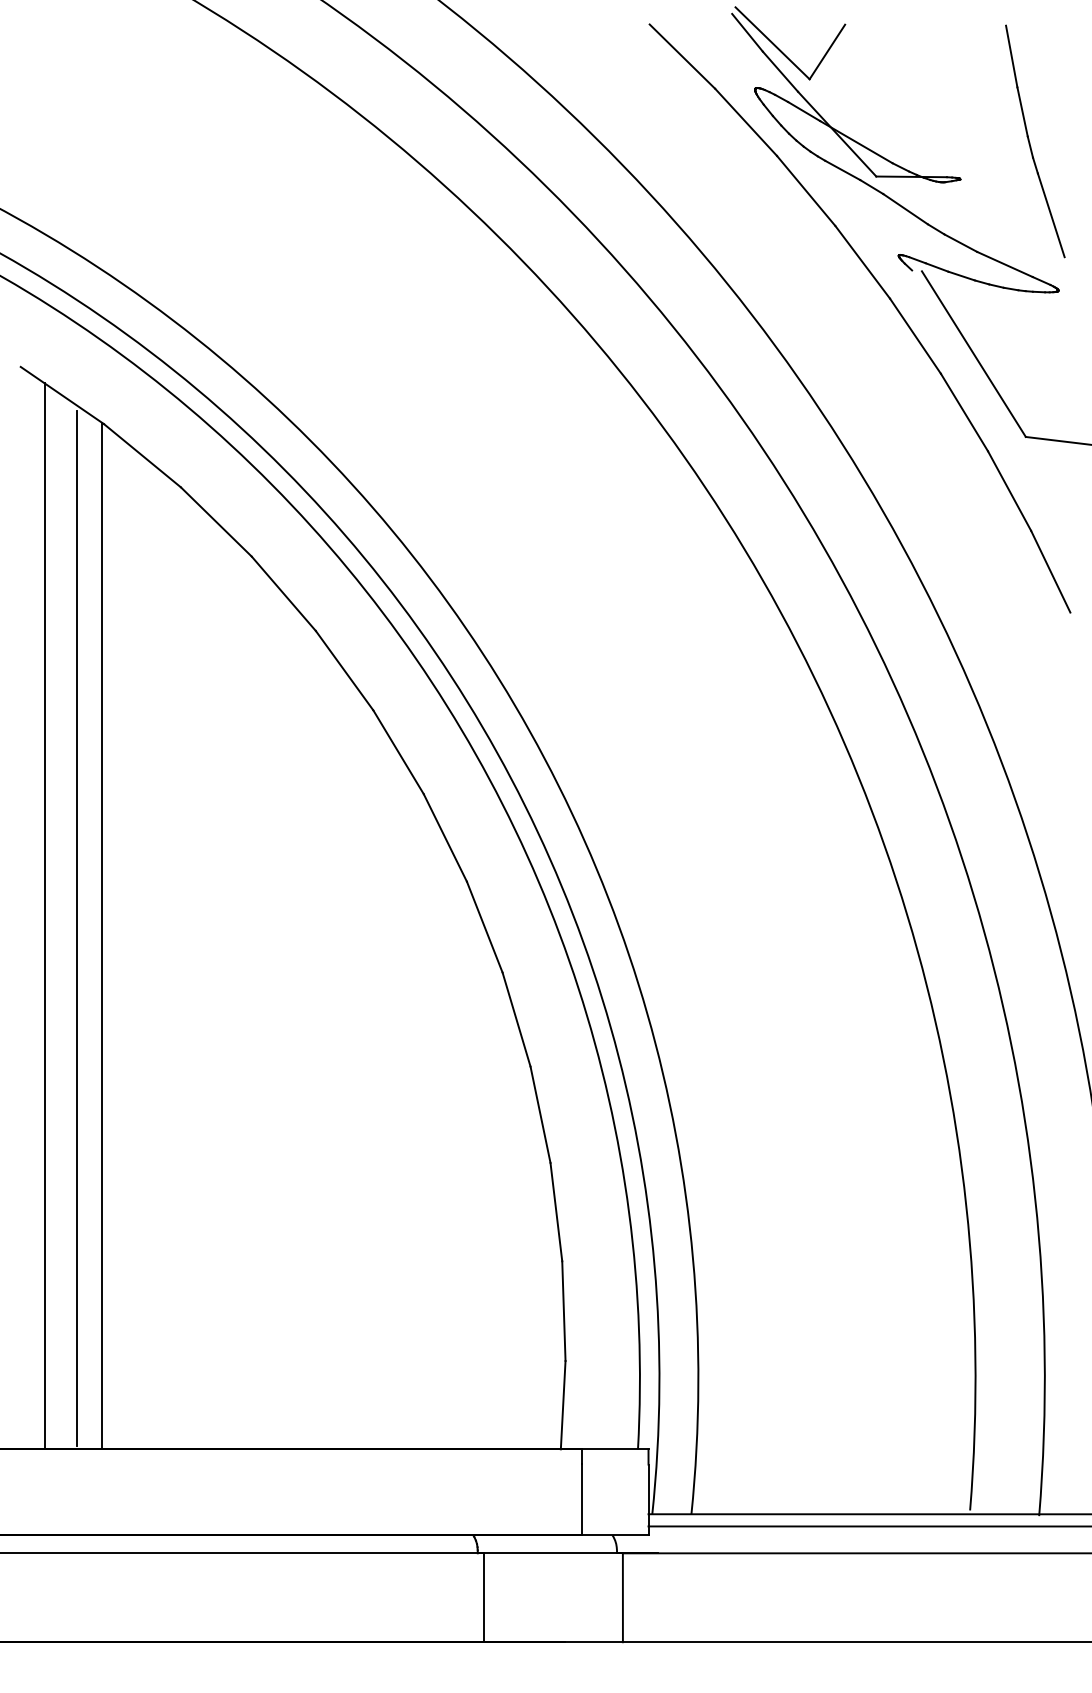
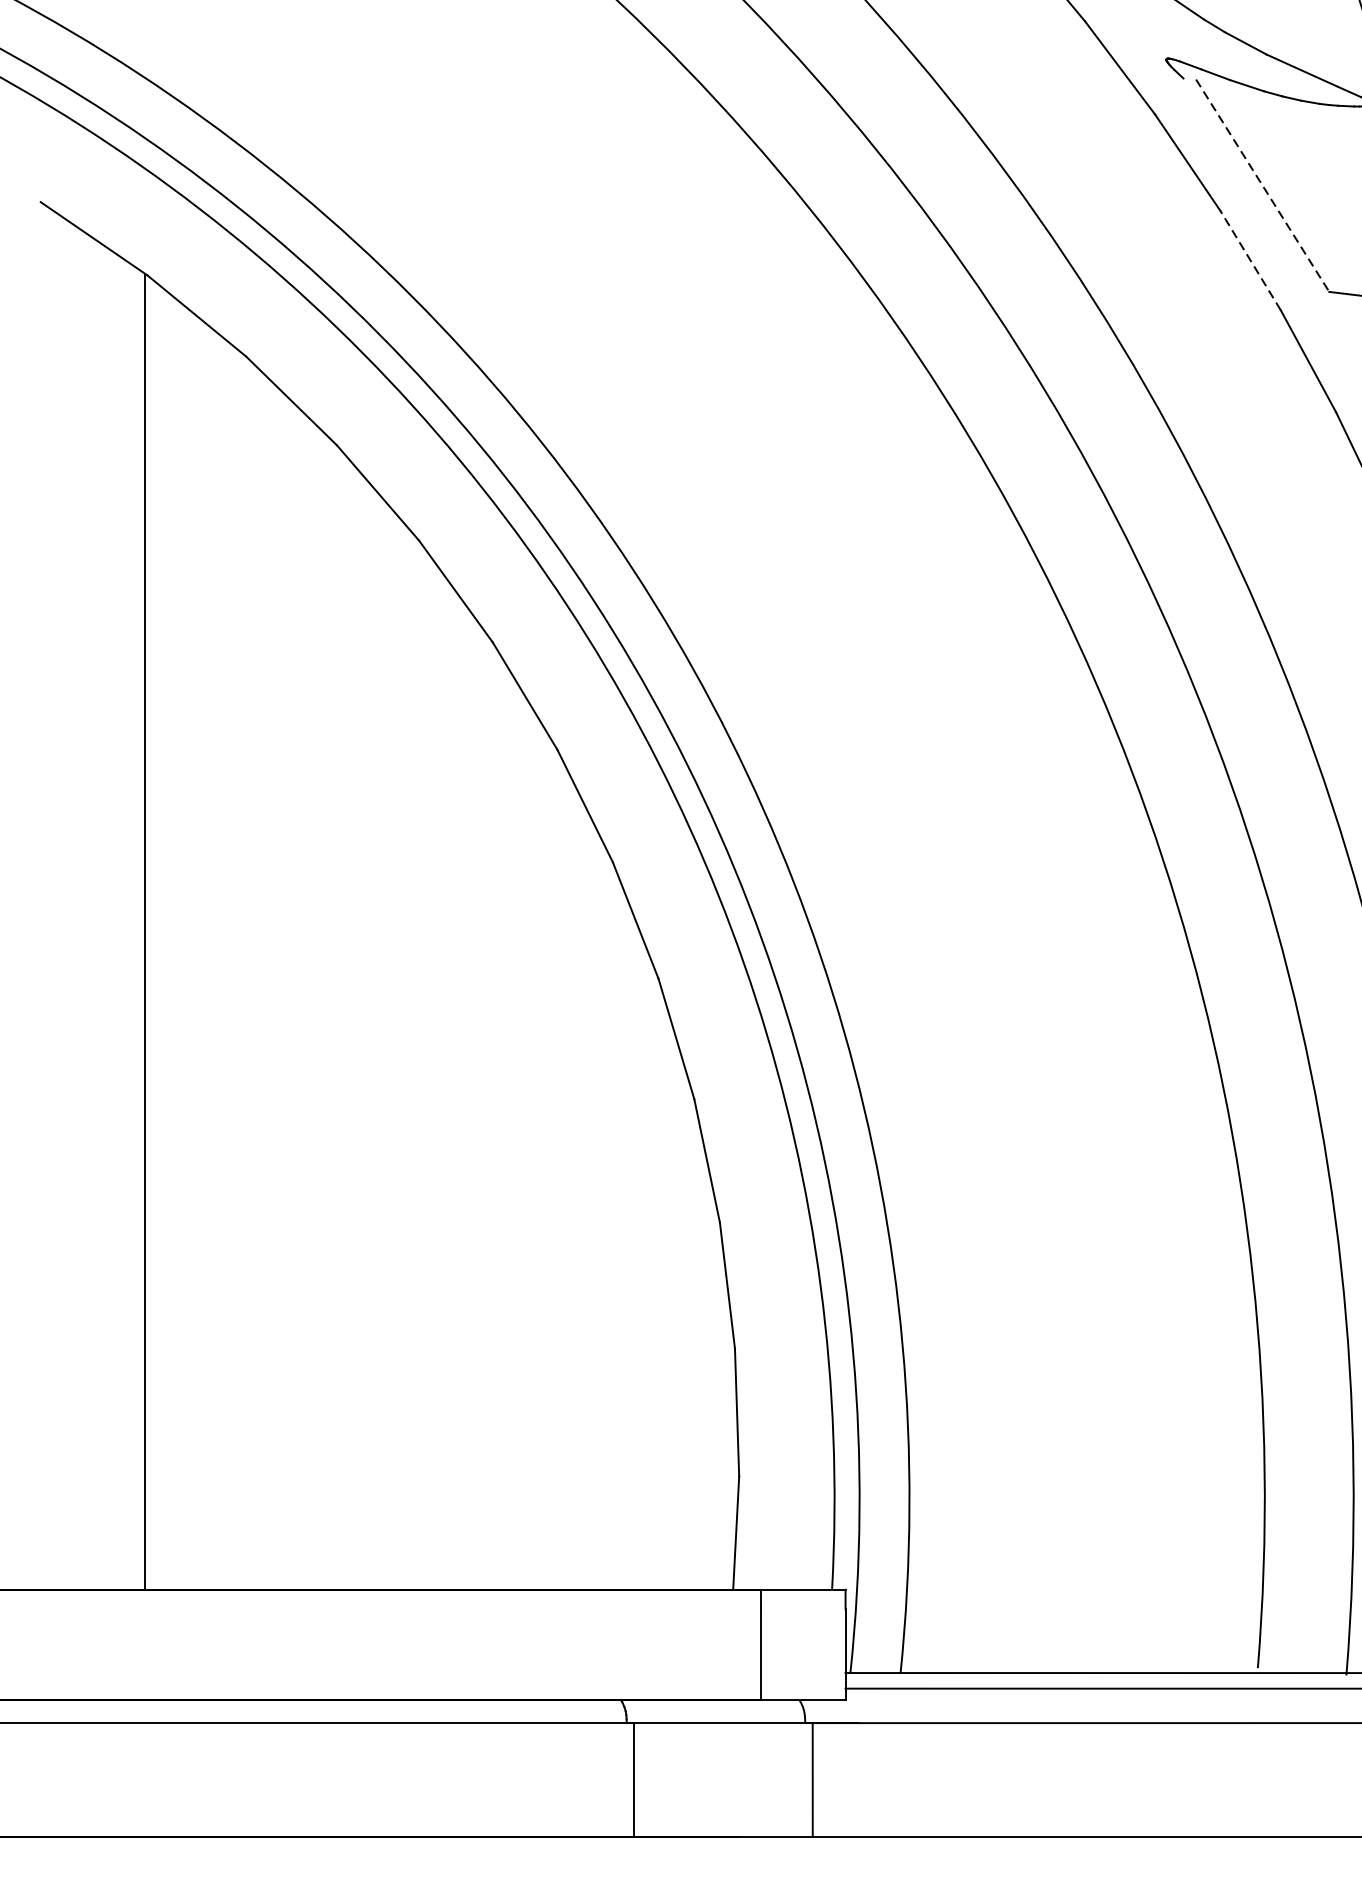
line: (973, 354) -> (1262, 186), solid -> dashed
line: (964, 412) -> (1250, 260), solid -> dashed
line: (44, 916) -> (71, 906), removed
line: (76, 928) -> (112, 922), removed

